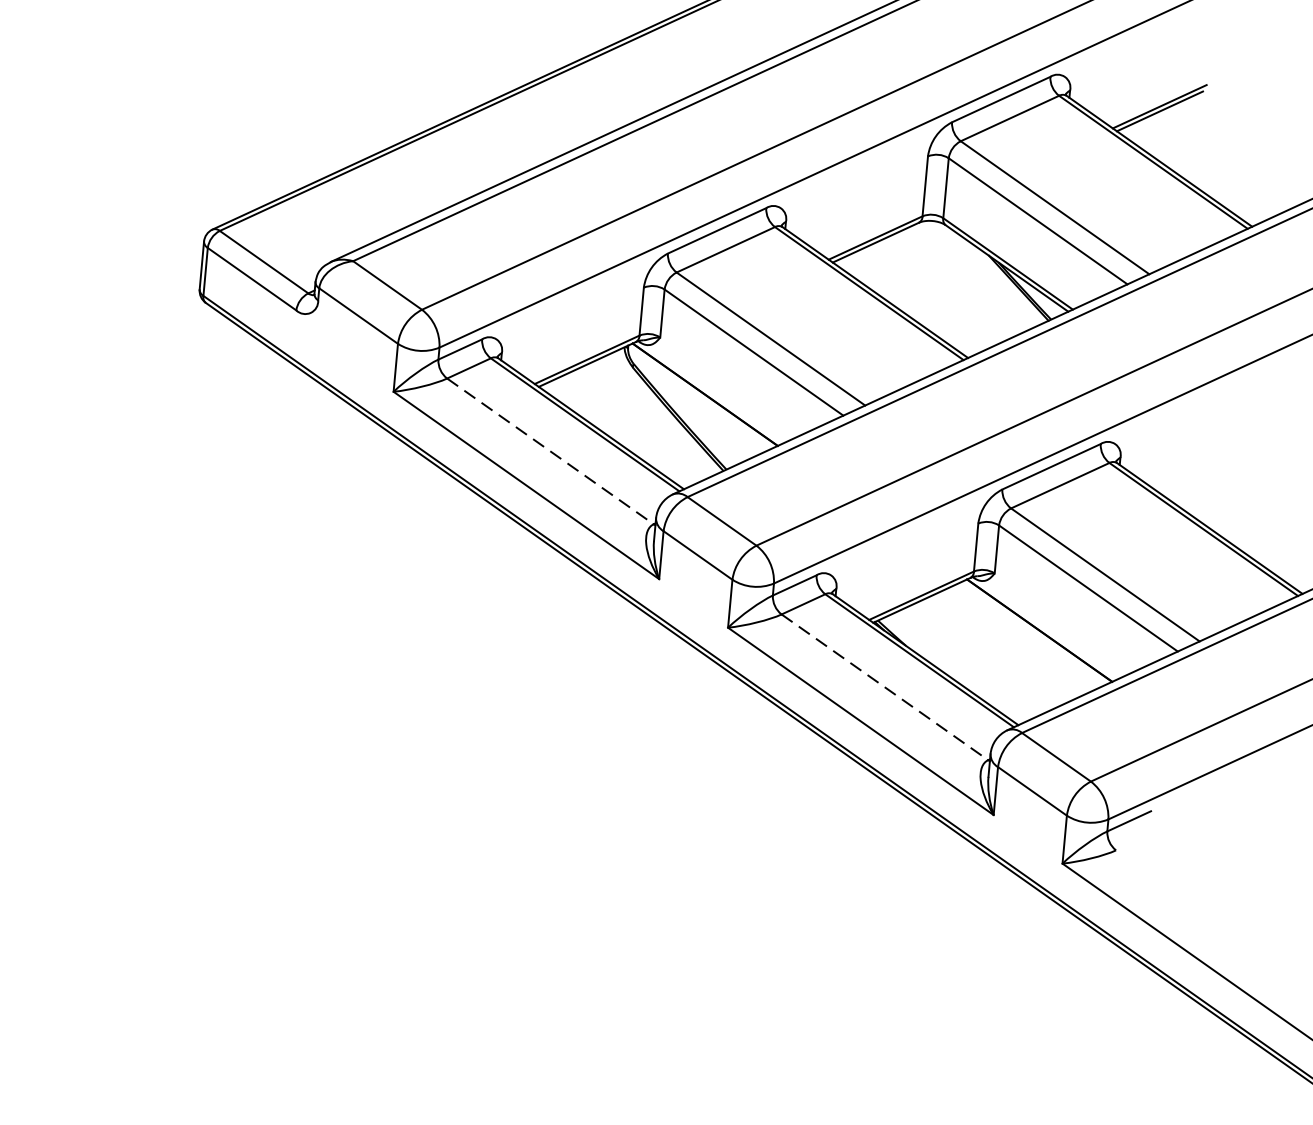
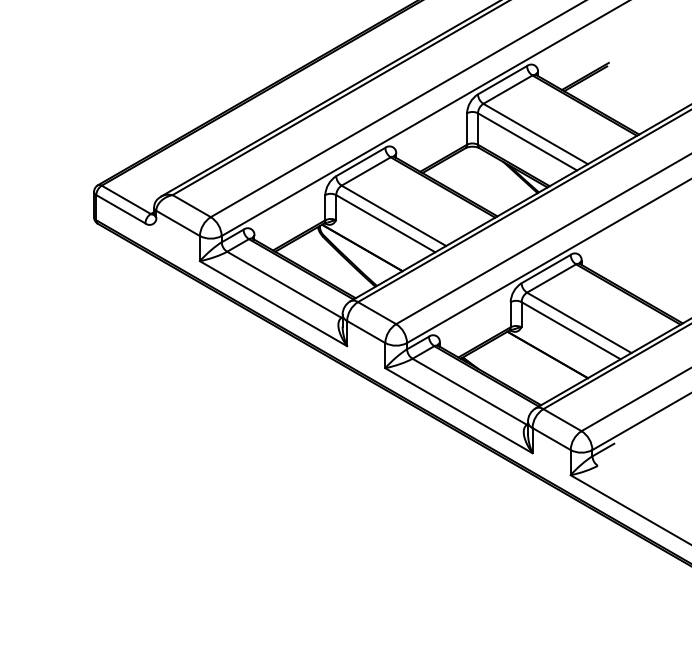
line: (550, 452) -> (284, 285), dashed -> solid
line: (886, 688) -> (470, 392), dashed -> solid

